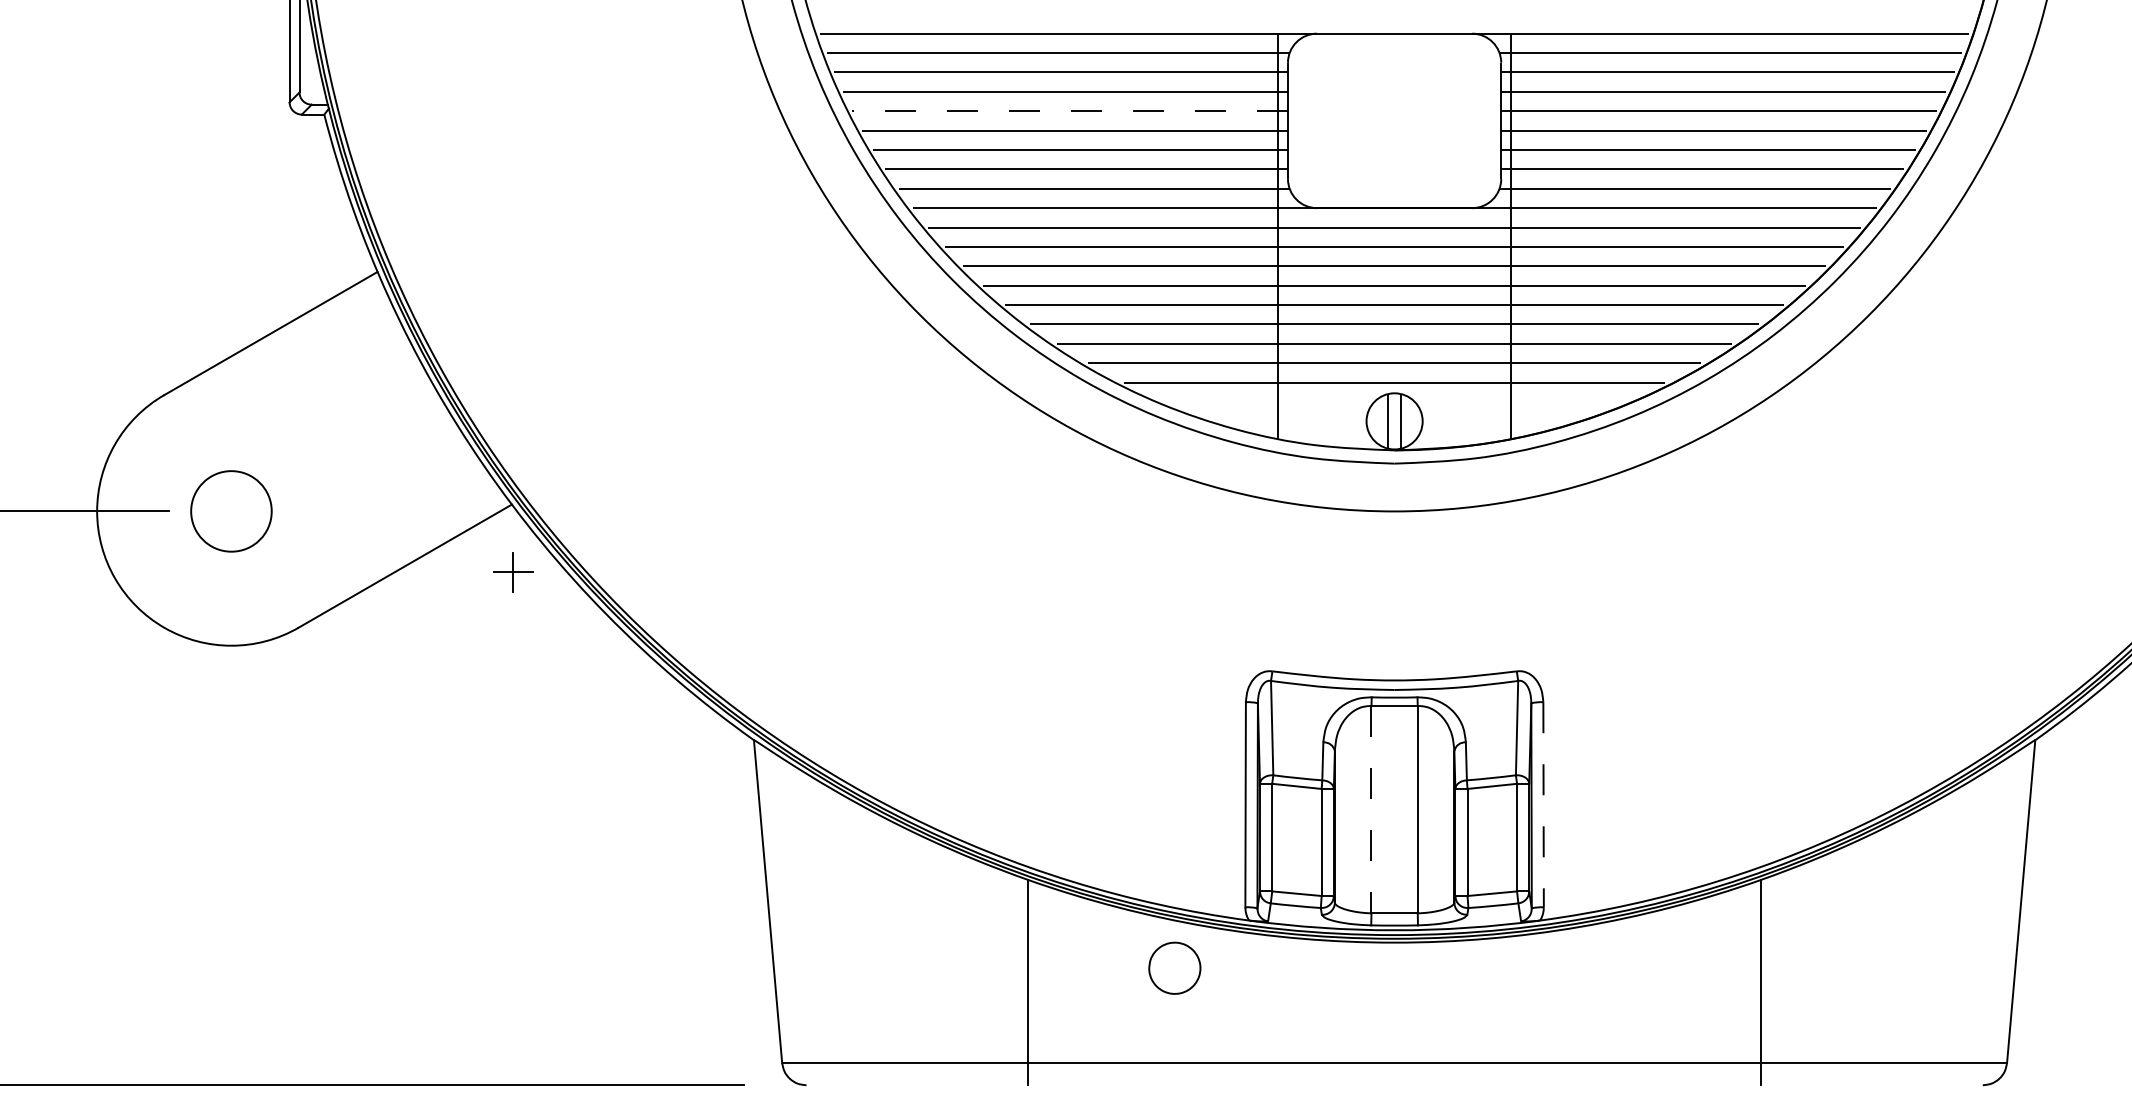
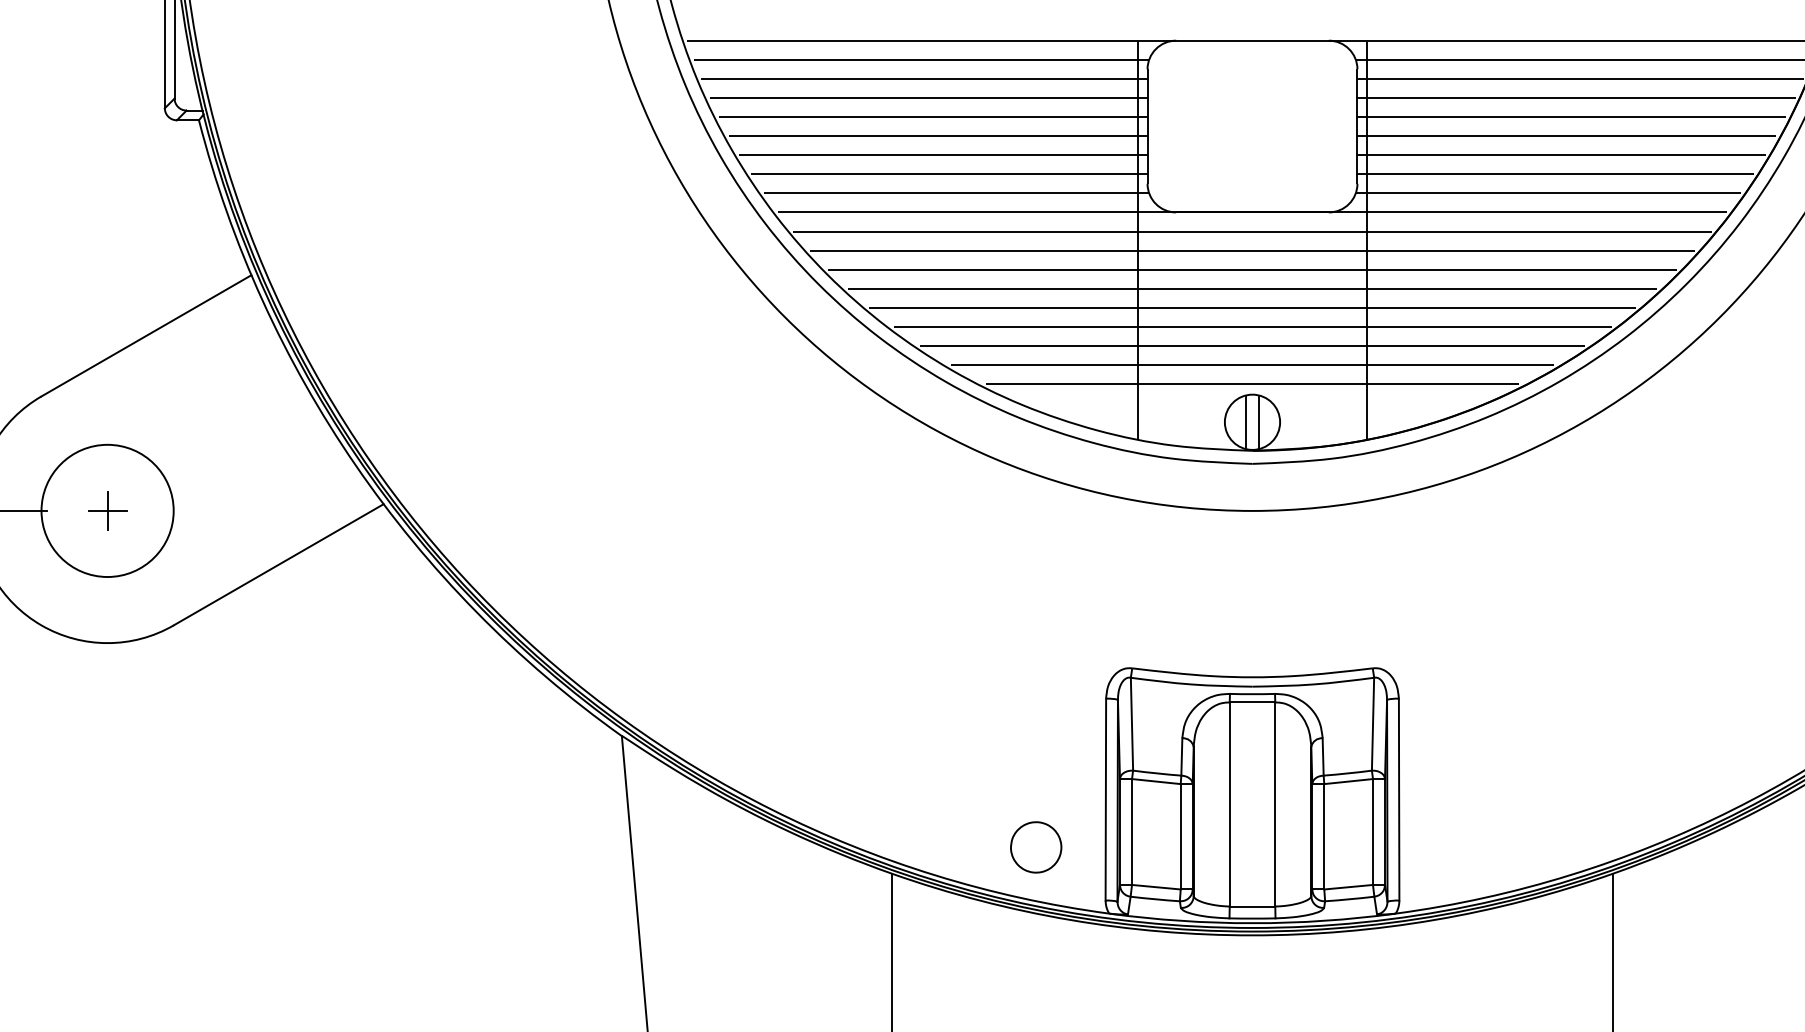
line: (1070, 111) -> (933, 117), dashed -> solid
circle: (231, 511) -> (107, 510), size x1.67
part: (513, 572) -> (107, 510), moved
line: (1543, 804) -> (1399, 799), dashed -> solid
line: (1371, 809) -> (1229, 804), dashed -> solid
part: (1174, 967) -> (1035, 846), moved

